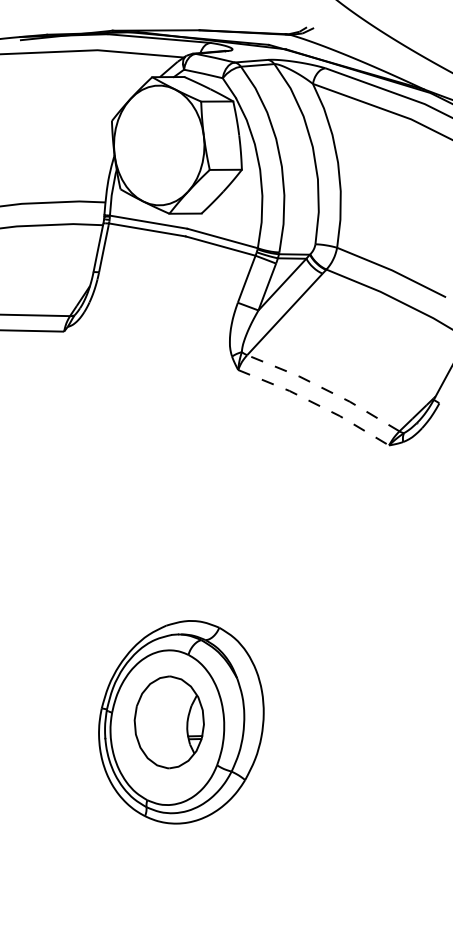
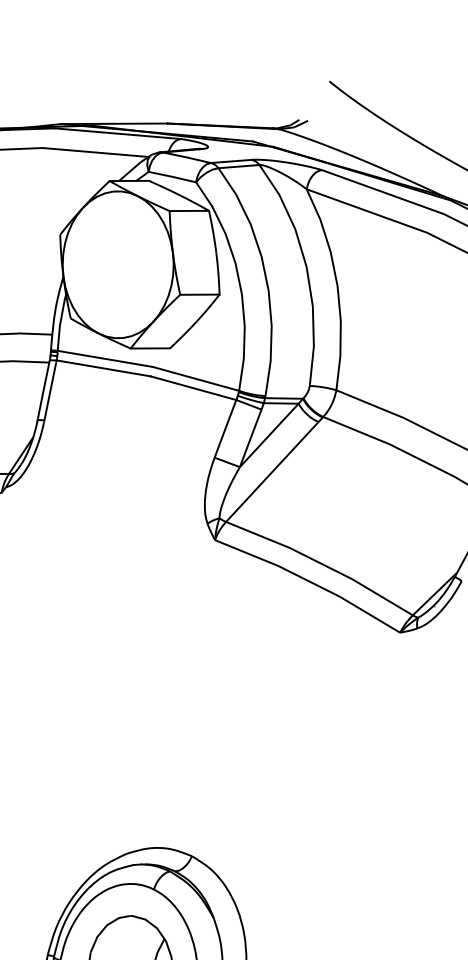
line: (324, 389) -> (320, 564), dashed -> solid
line: (316, 404) -> (311, 582), dashed -> solid

